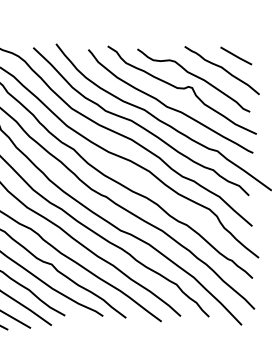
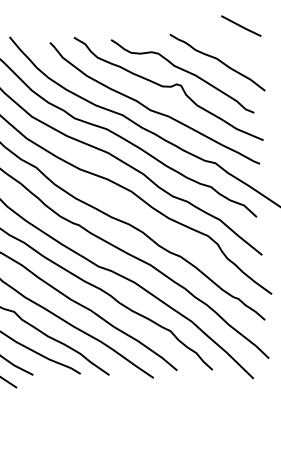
line: (236, 55) -> (241, 25), moved

